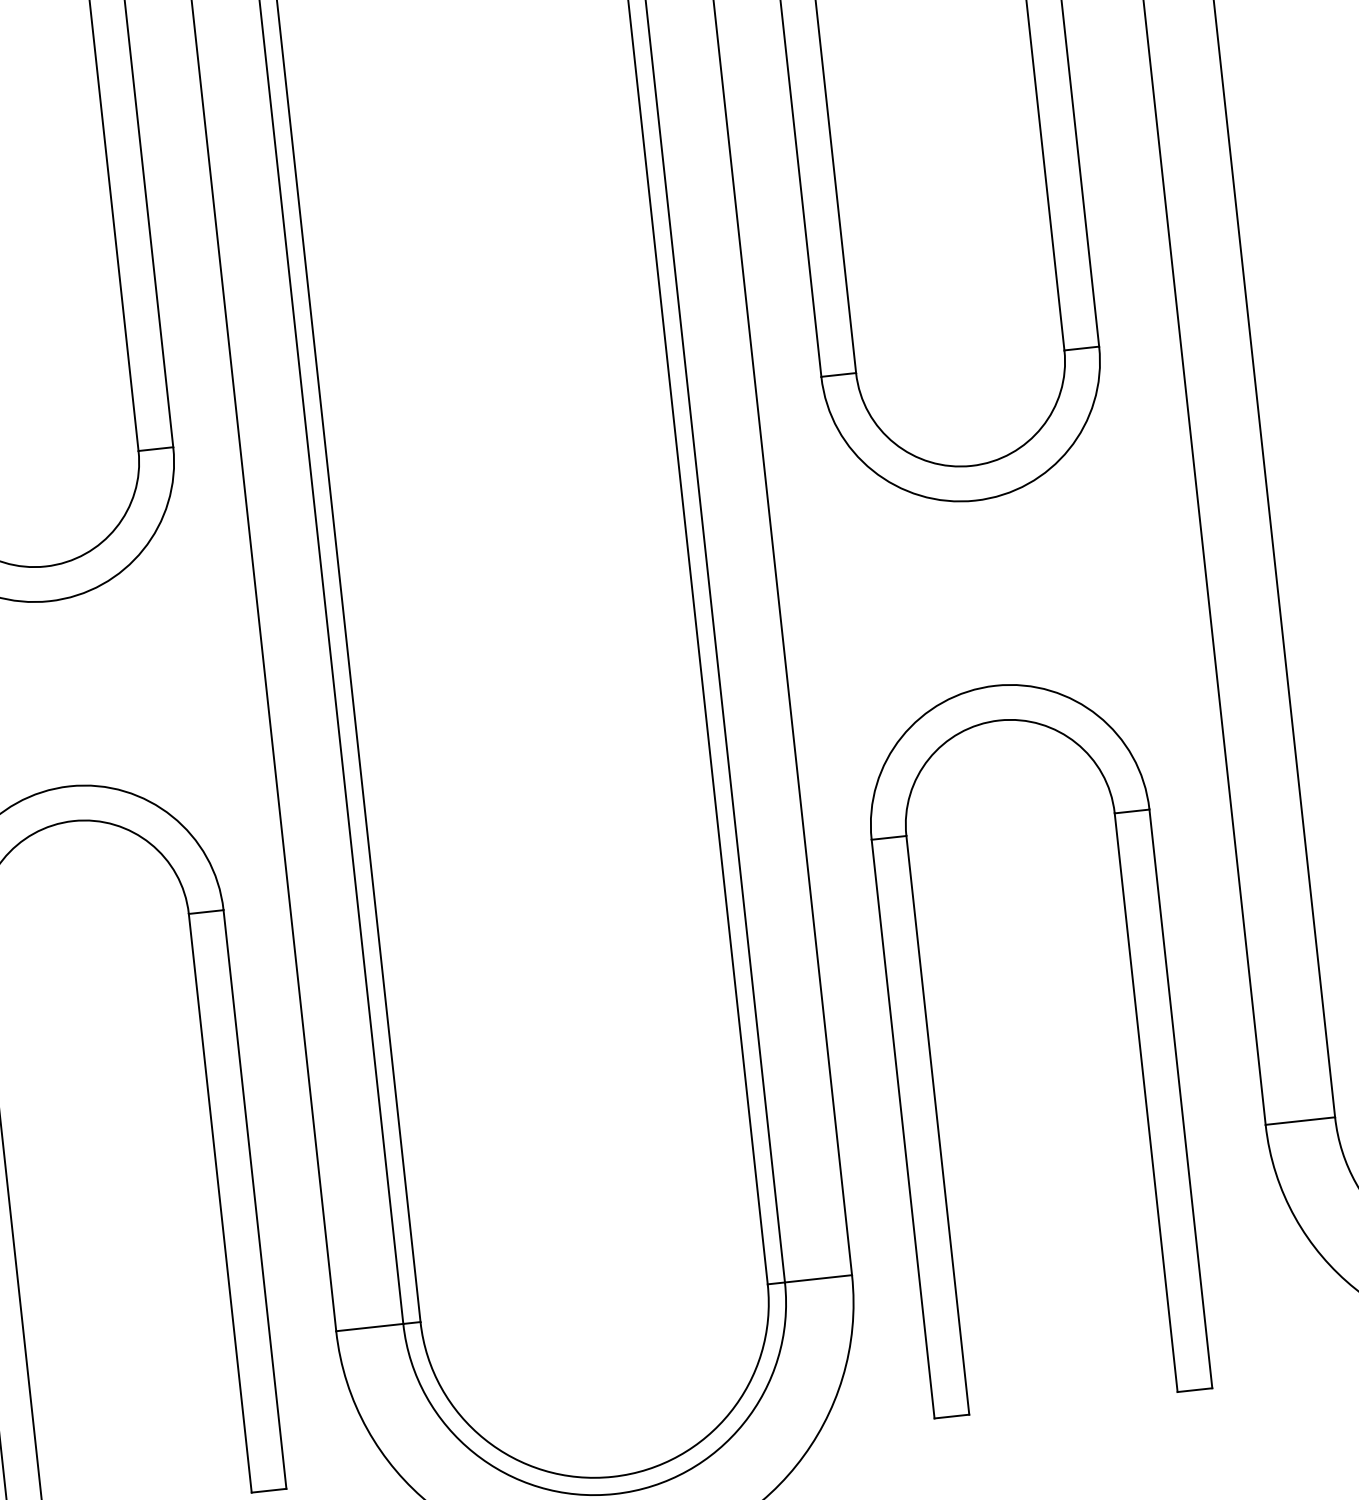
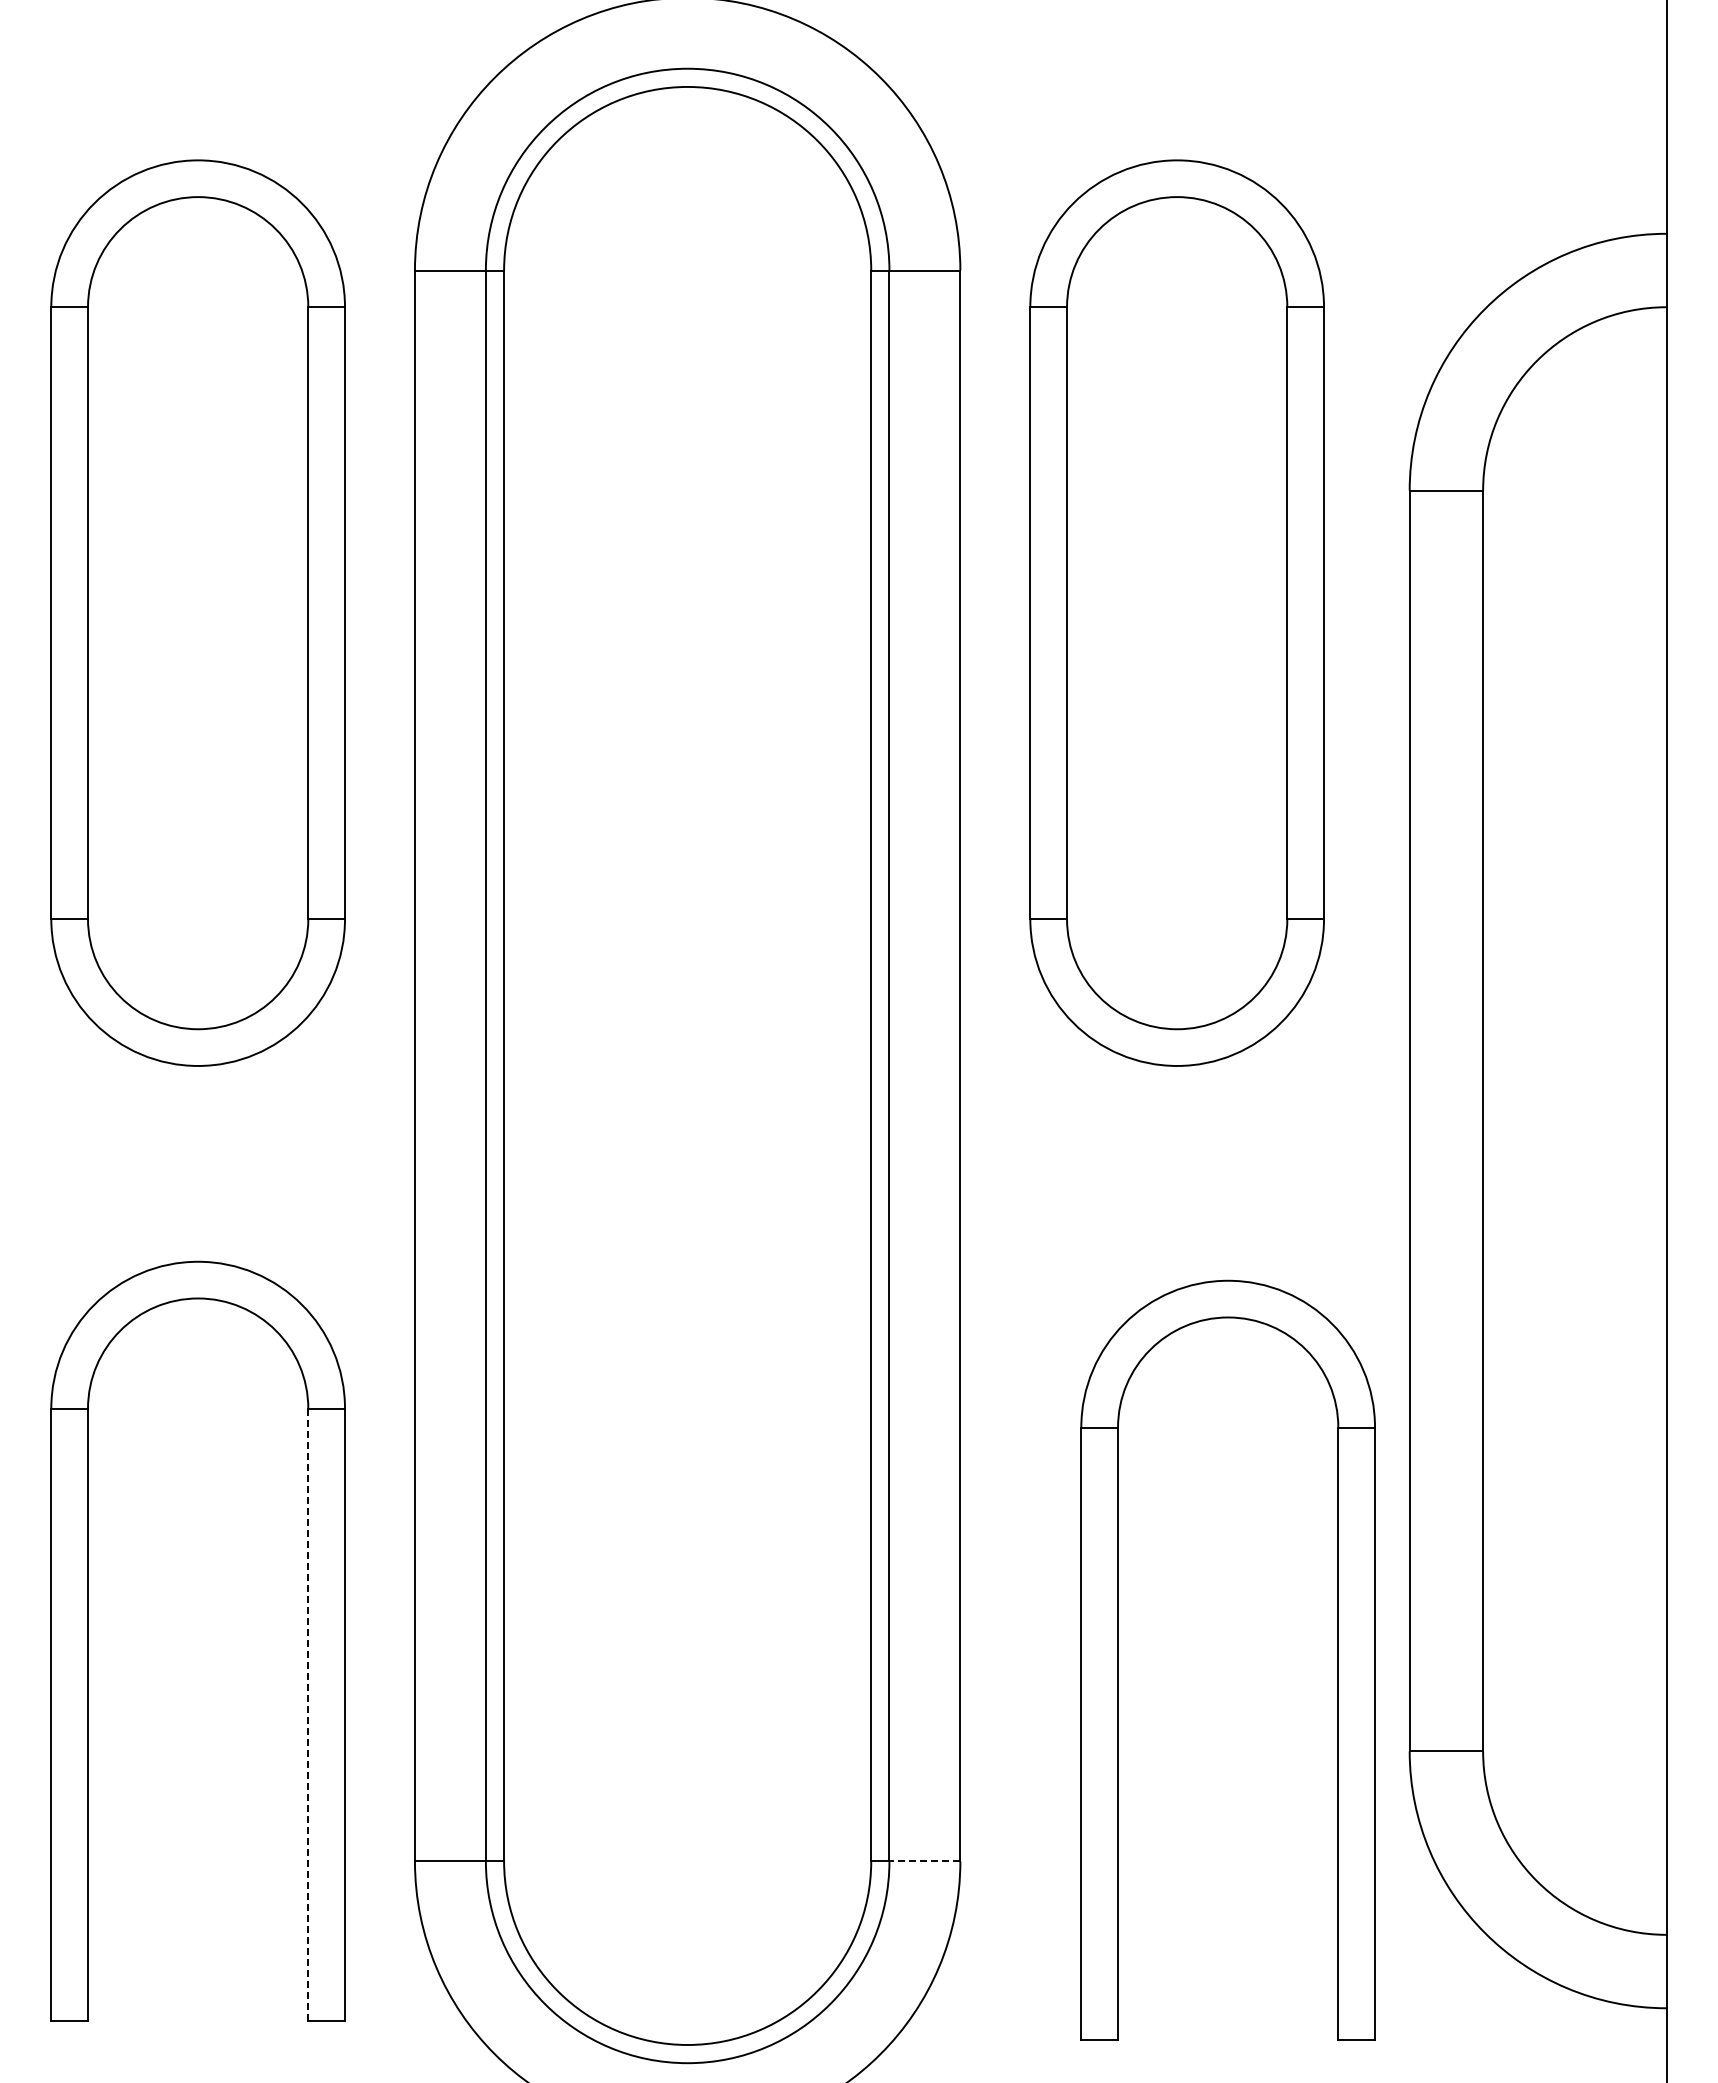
part: (930, 1055) -> (1118, 1659), moved
line: (220, 1203) -> (308, 1714), solid -> dashed
line: (818, 1278) -> (924, 1861), solid -> dashed

